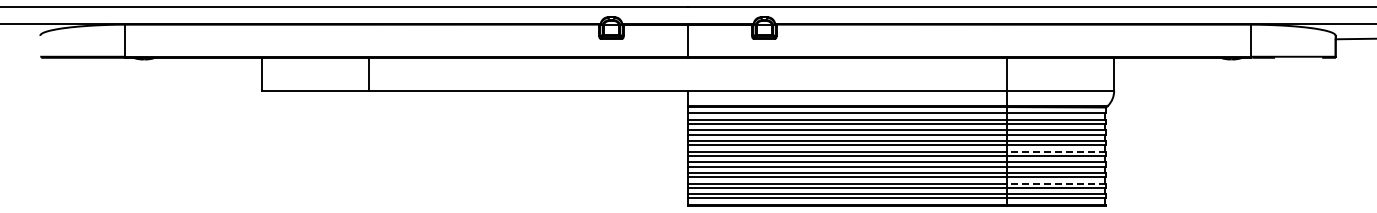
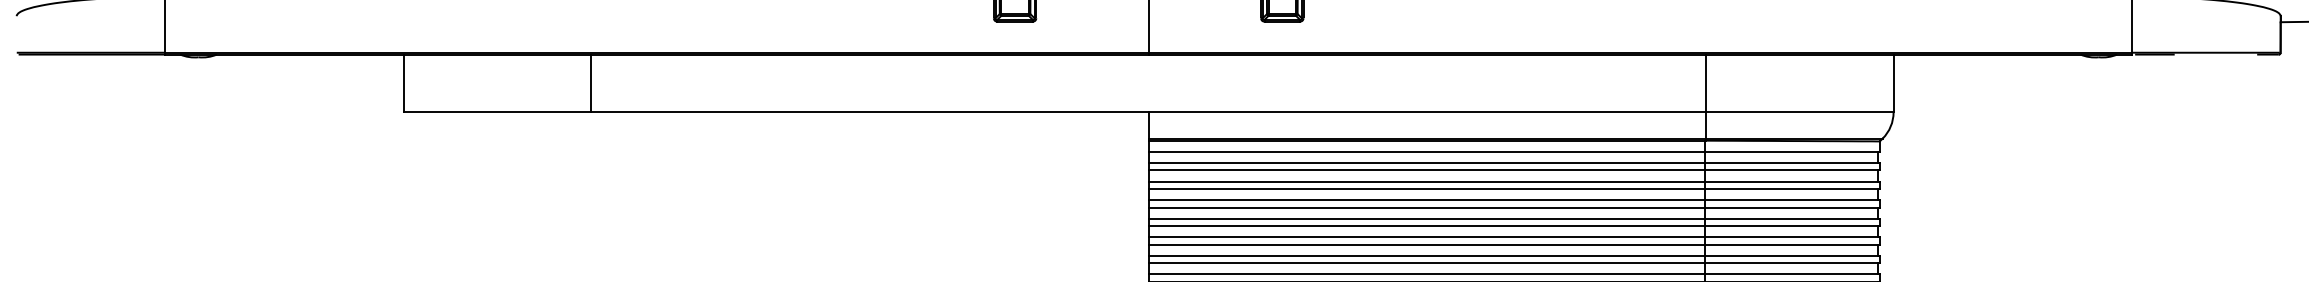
line: (1056, 151) -> (1792, 218), dashed -> solid
line: (1056, 183) -> (1792, 274), dashed -> solid

